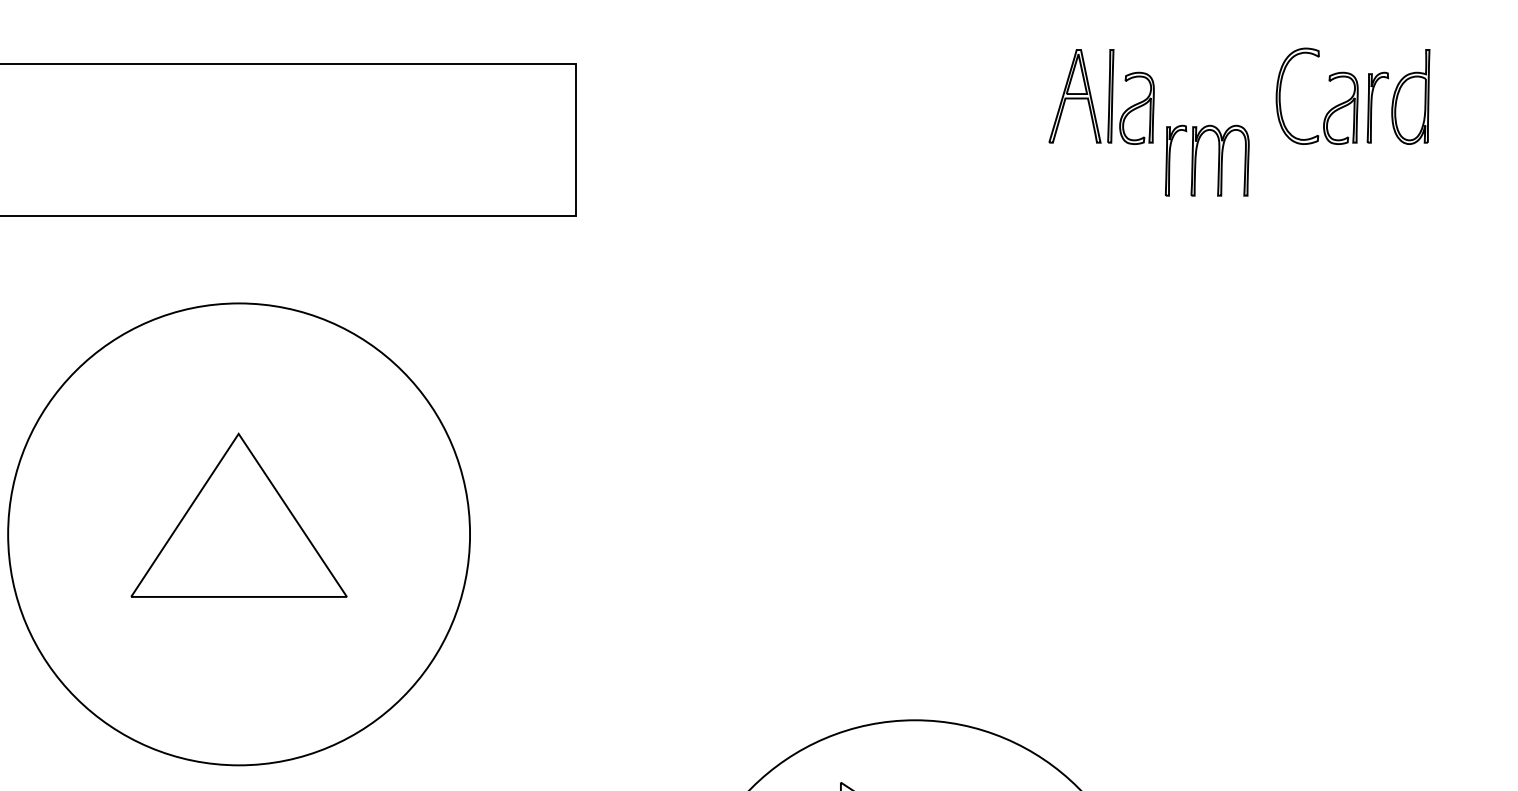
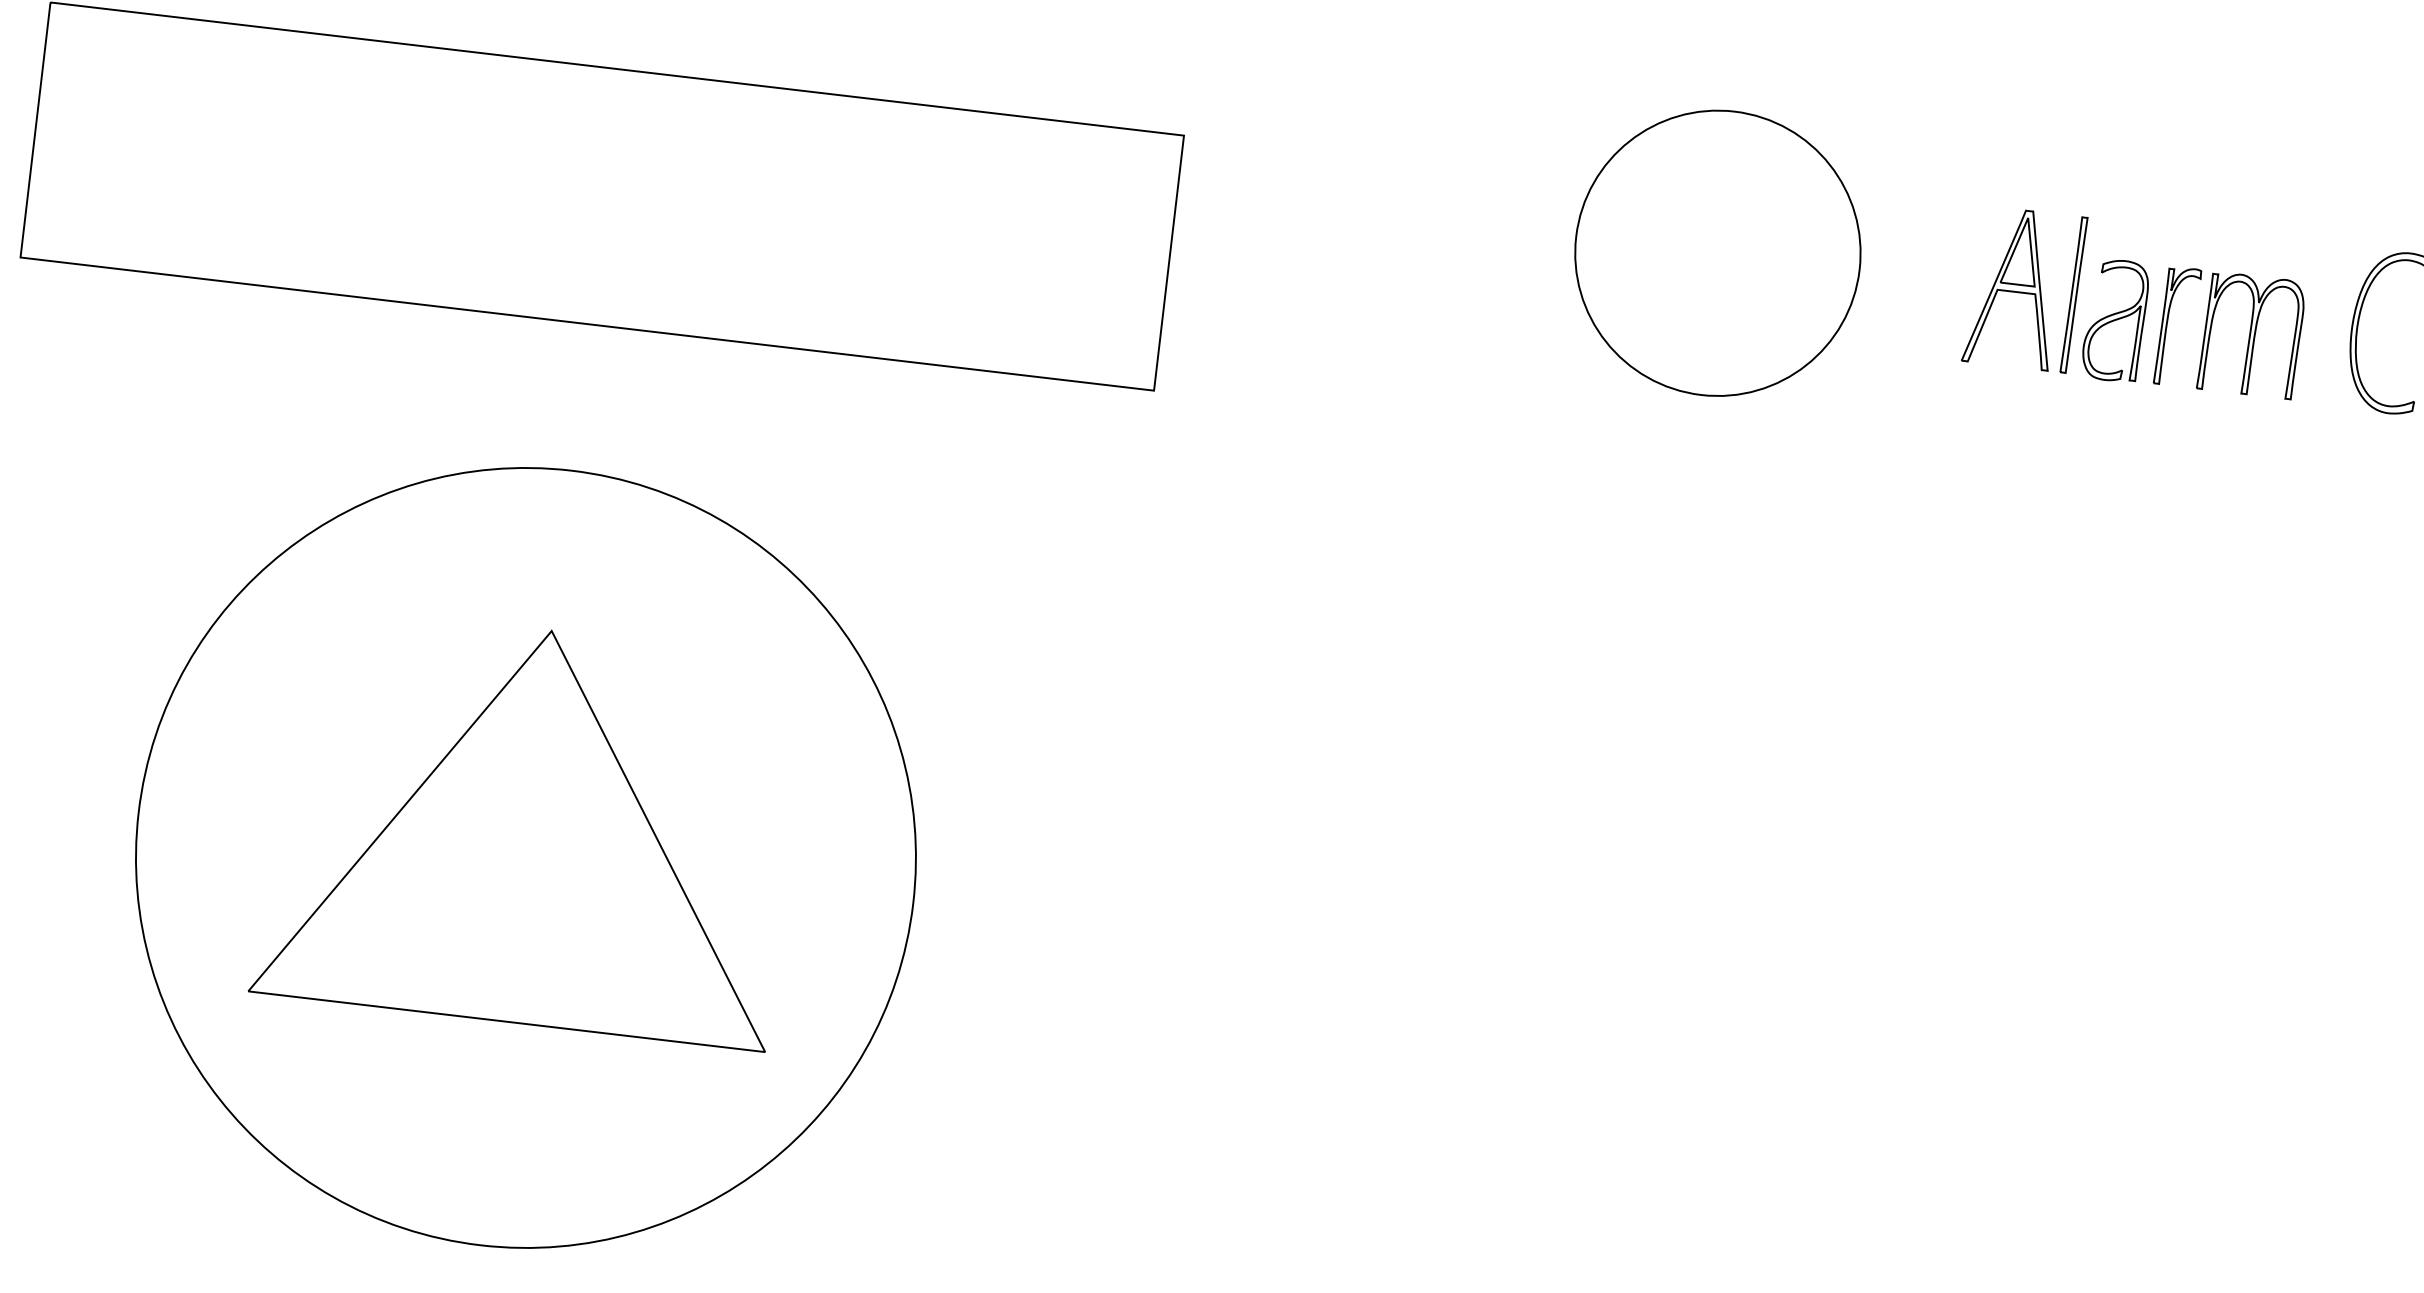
part: (898, 96) -> (1717, 253), added
part: (1196, 160) -> (2212, 330), moved
part: (238, 514) -> (528, 824), size x1.43

